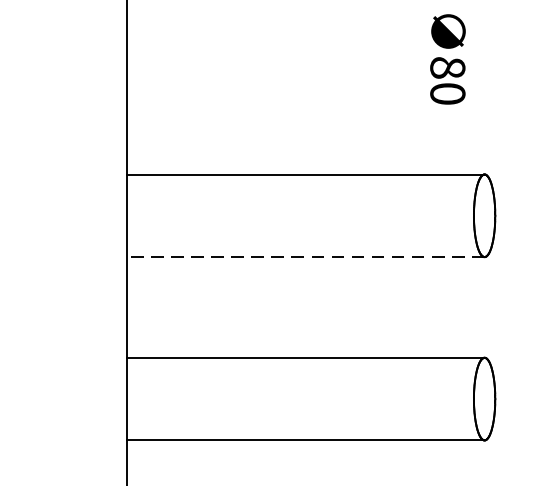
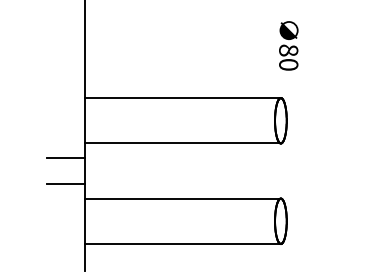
text: (447, 58) -> (288, 45), moved
line: (305, 257) -> (182, 143), dashed -> solid
line: (92, 284) -> (65, 158), added
line: (92, 330) -> (65, 183), added

